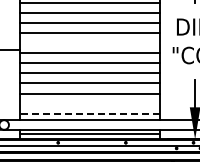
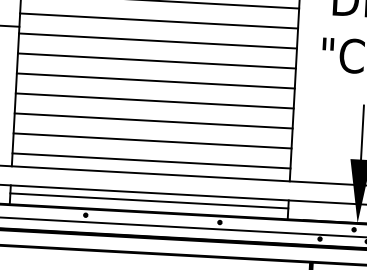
line: (89, 43) -> (158, 21), added
line: (89, 103) -> (151, 140), added
line: (89, 113) -> (150, 160), dashed -> solid

